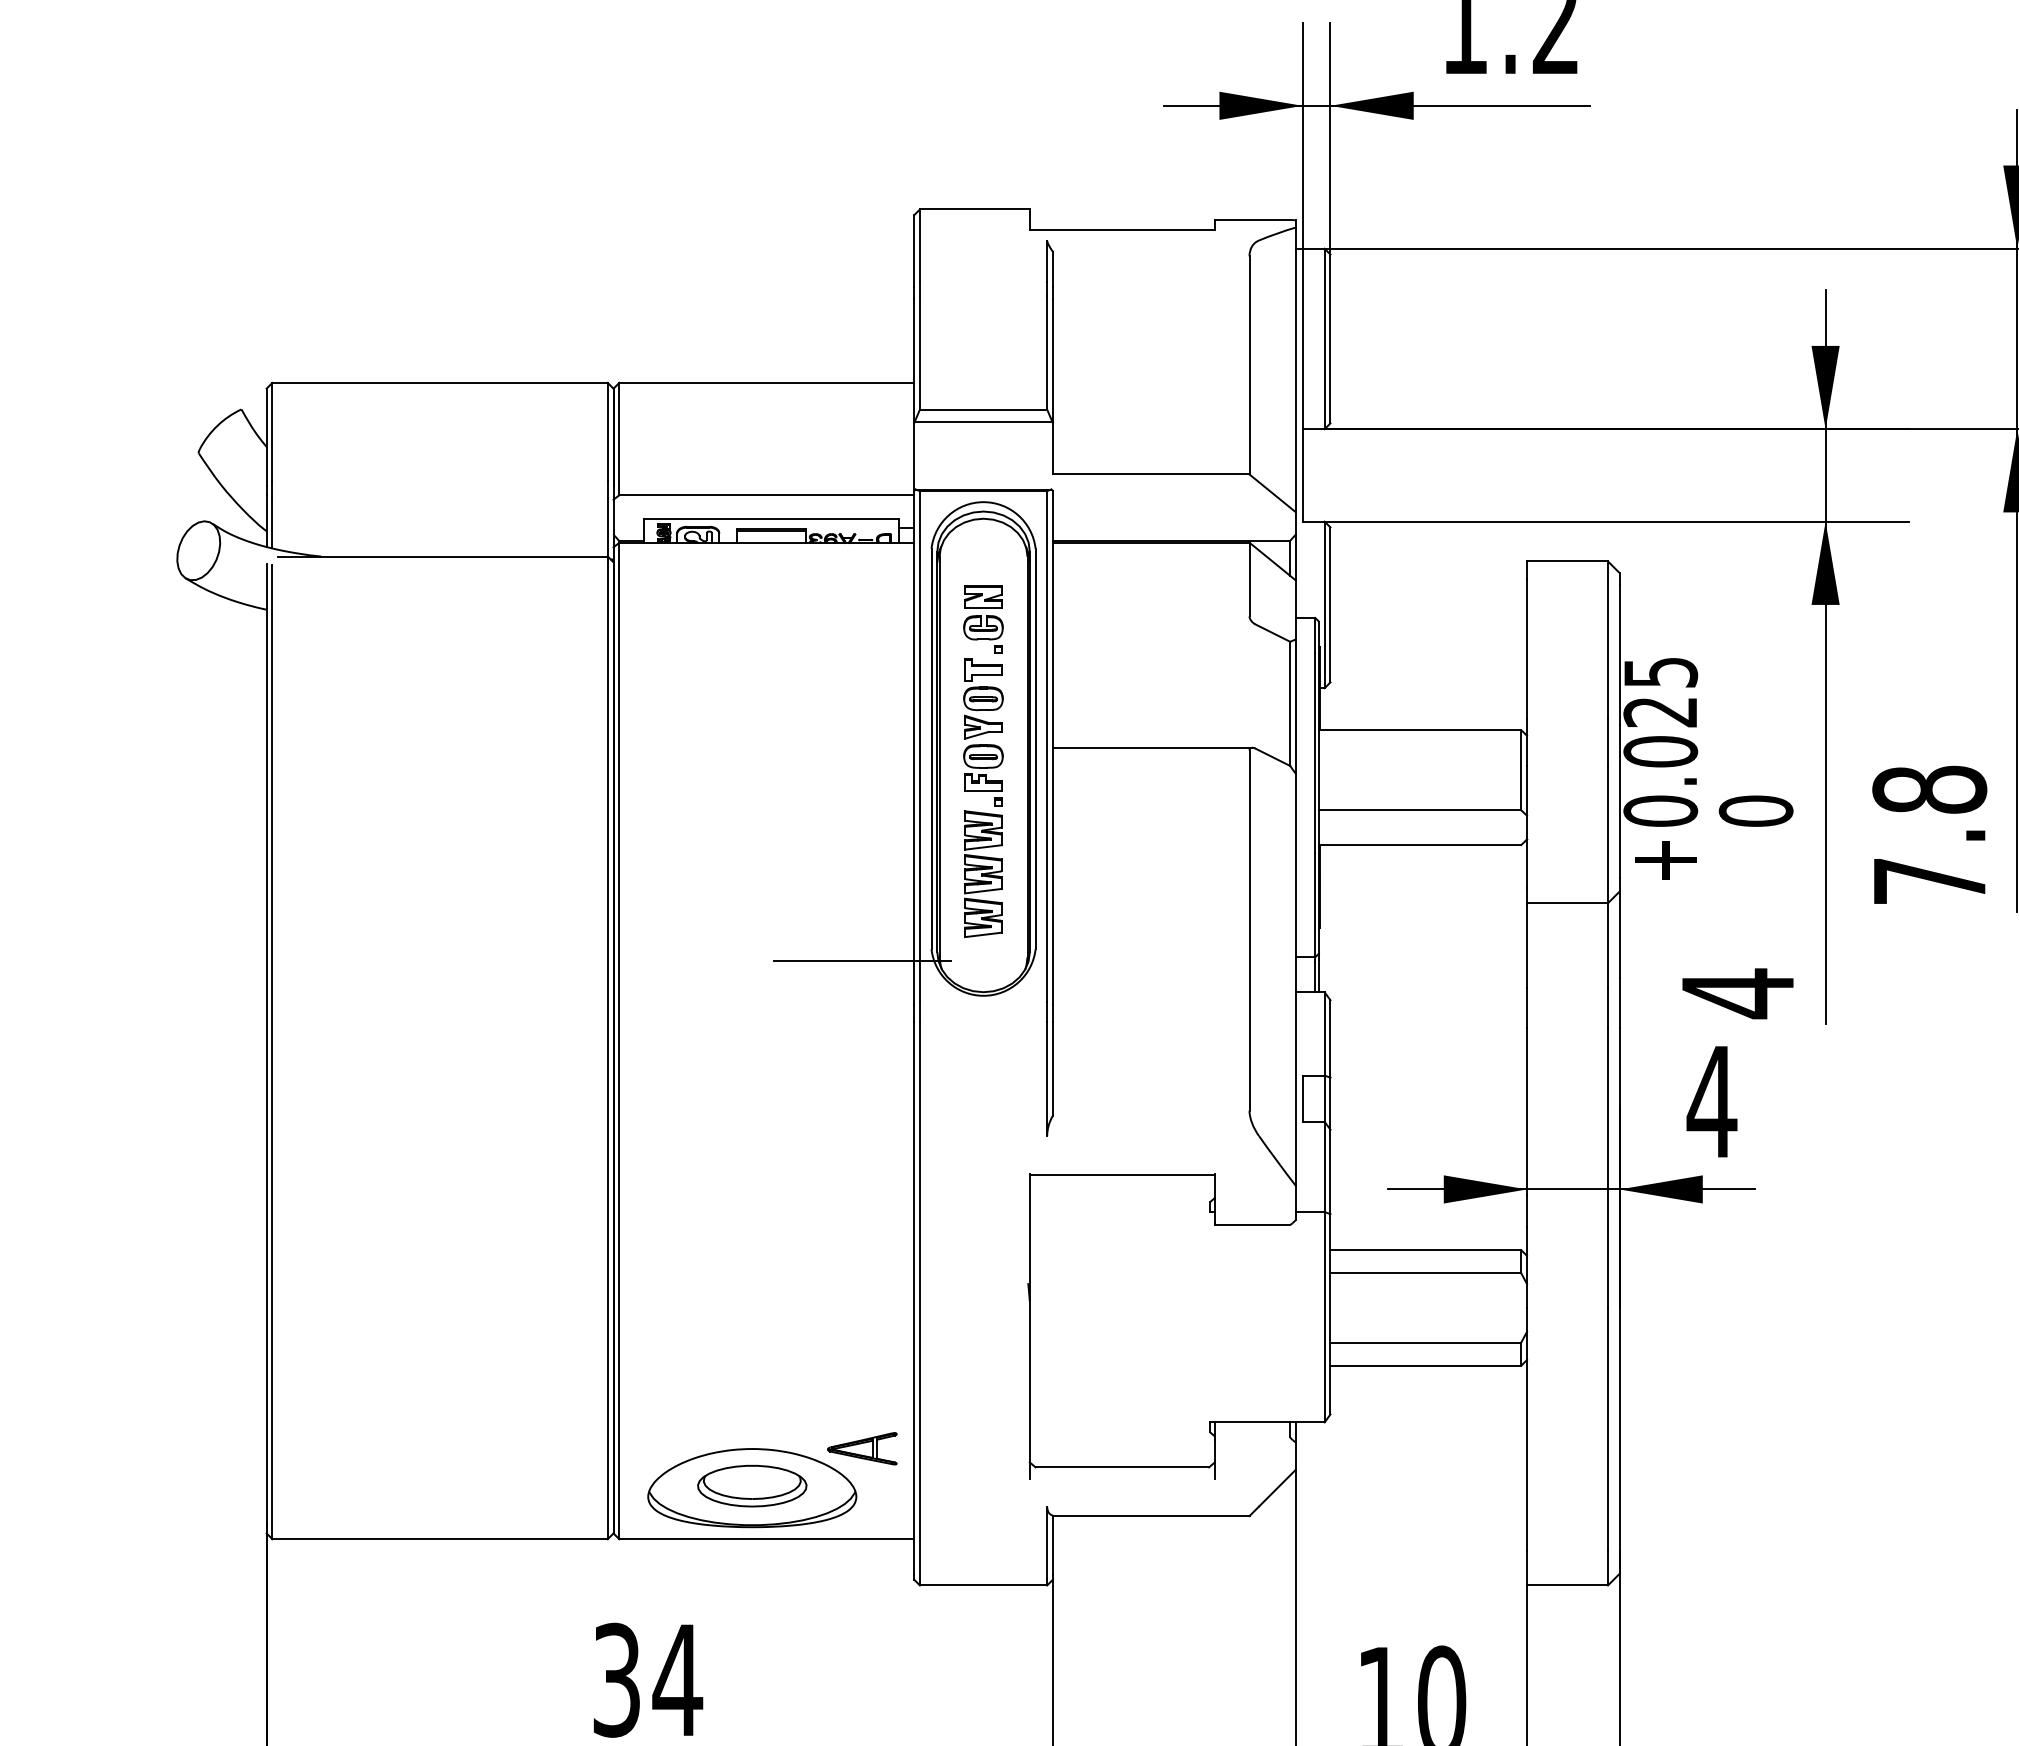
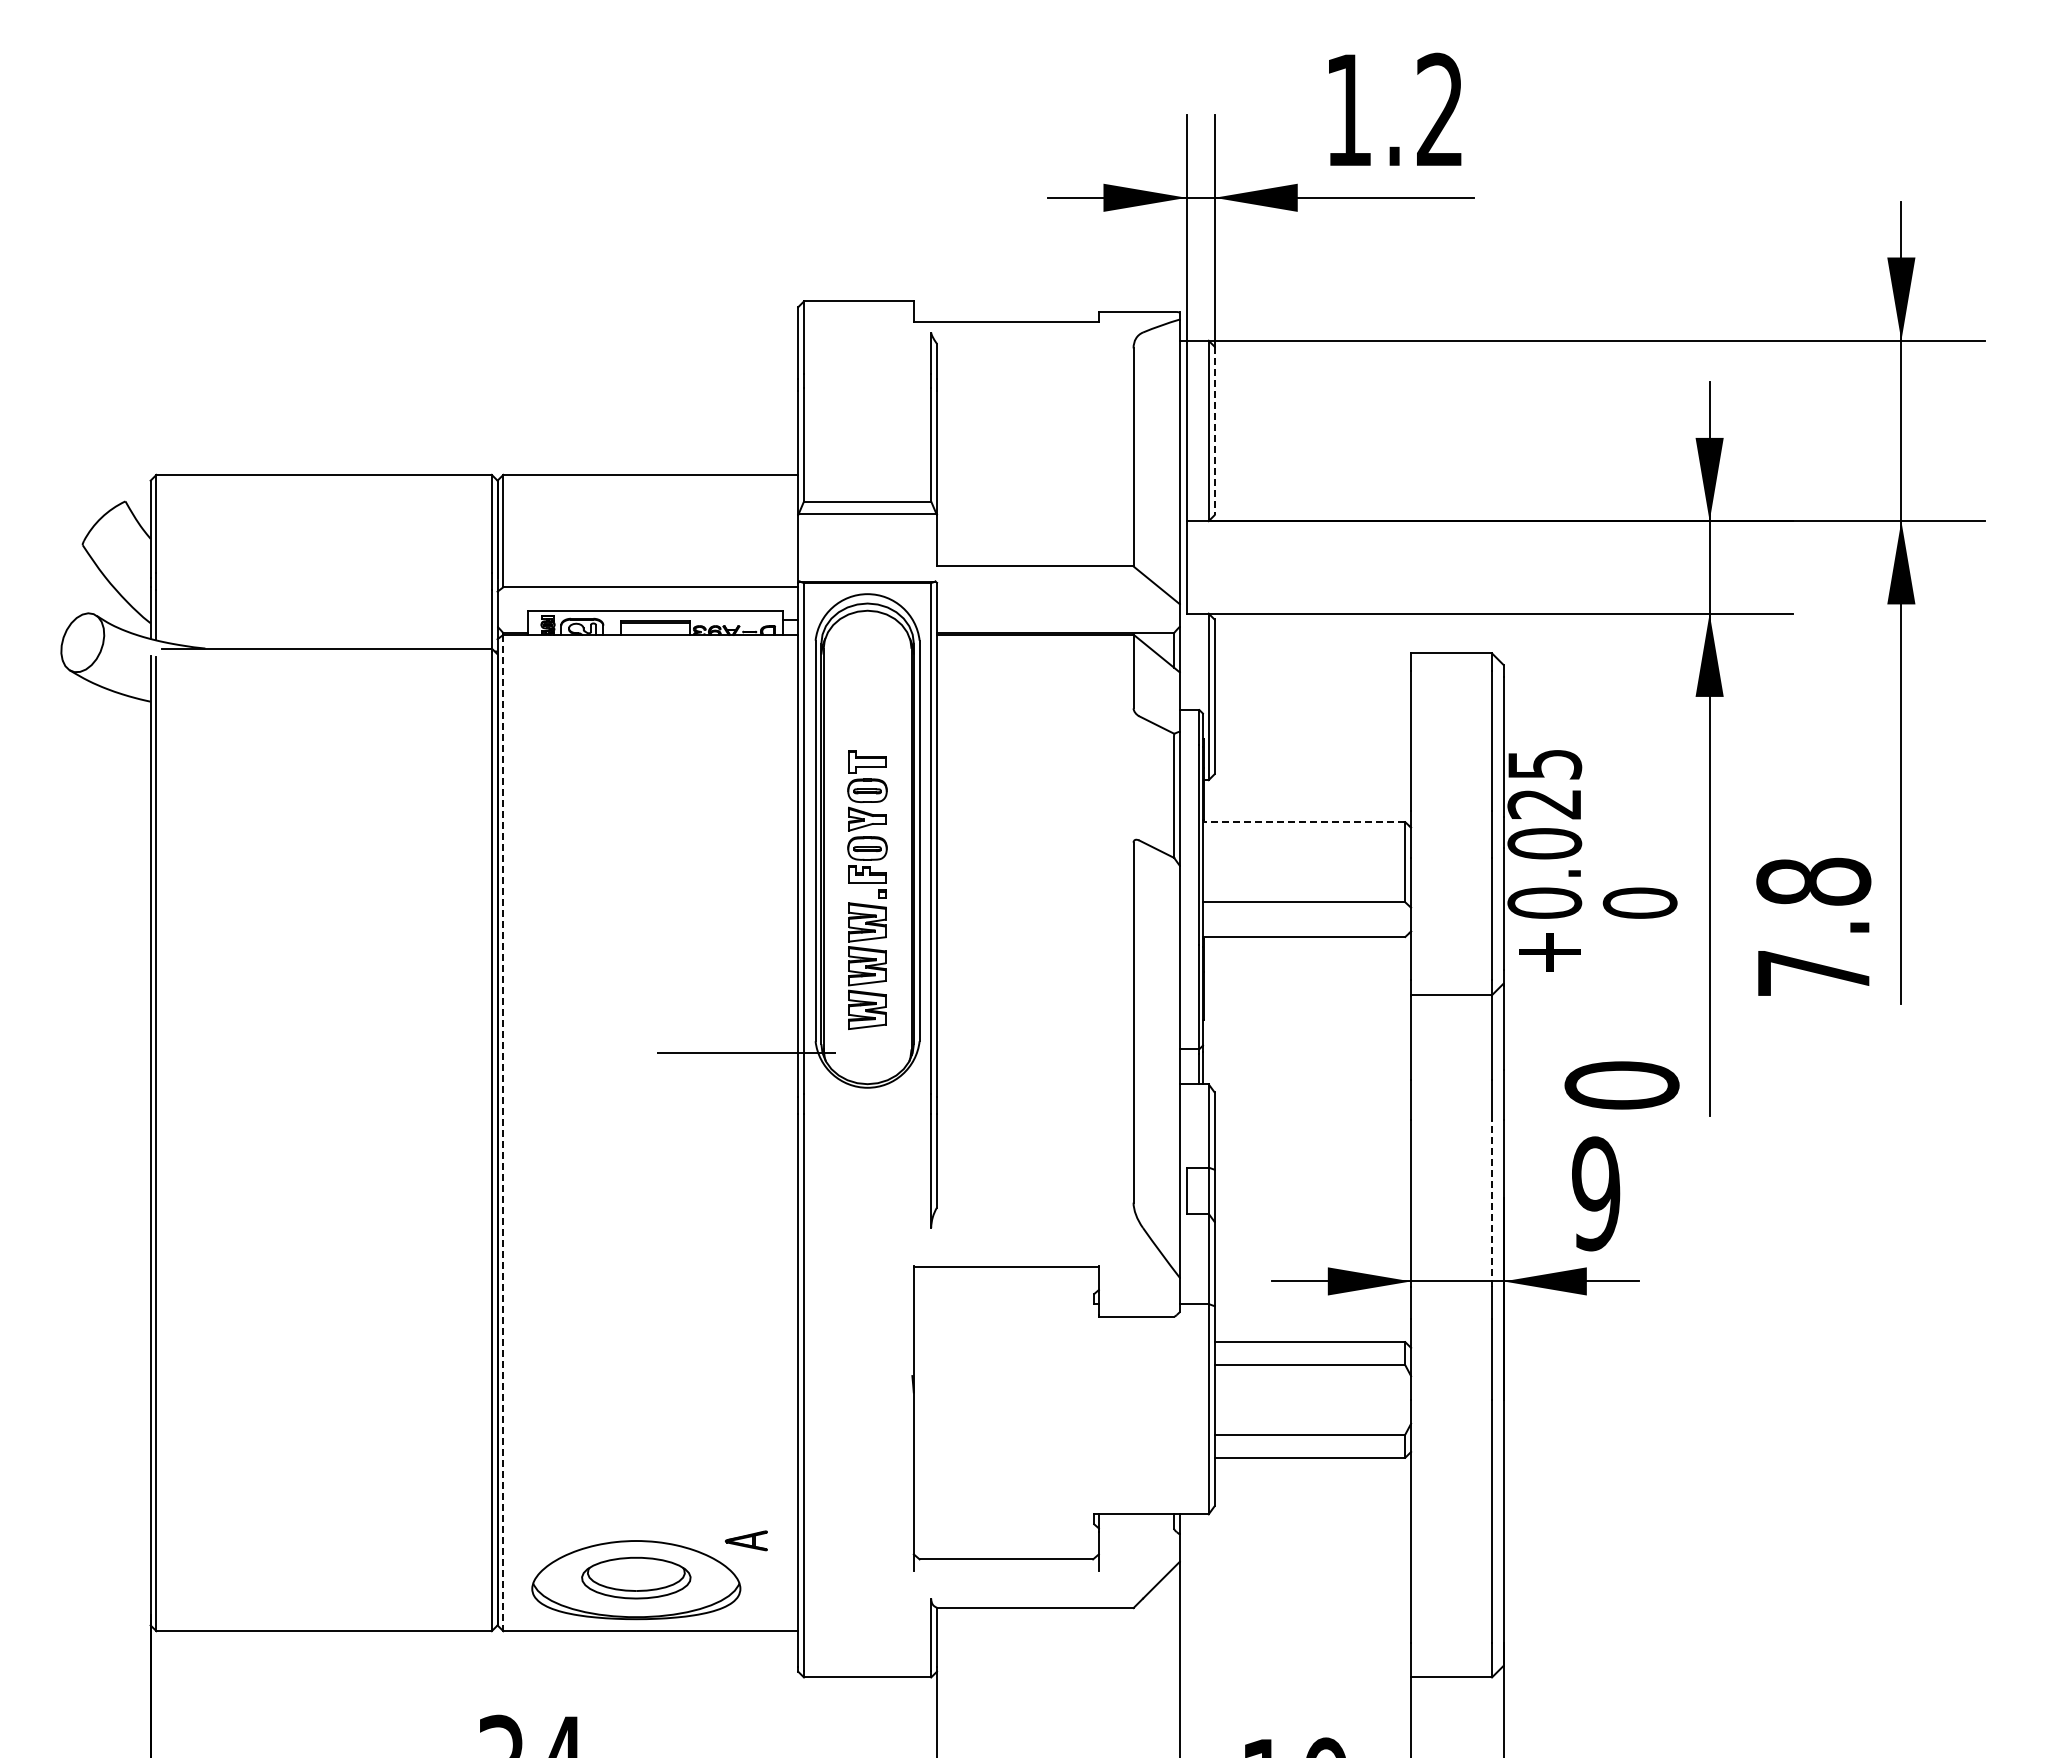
line: (1330, 339) -> (1214, 431), solid -> dashed
part: (983, 619) -> (867, 711), removed
line: (1419, 730) -> (1303, 822), solid -> dashed
line: (1152, 747) -> (1036, 839), removed
text: (1737, 993) -> (1621, 1085), 4 -> 0
line: (619, 1041) -> (503, 1133), solid -> dashed
text: (1711, 1101) -> (1595, 1193), 4 -> 9
line: (1608, 1110) -> (1492, 1202), solid -> dashed
part: (862, 1448) -> (746, 1540), size x0.6

